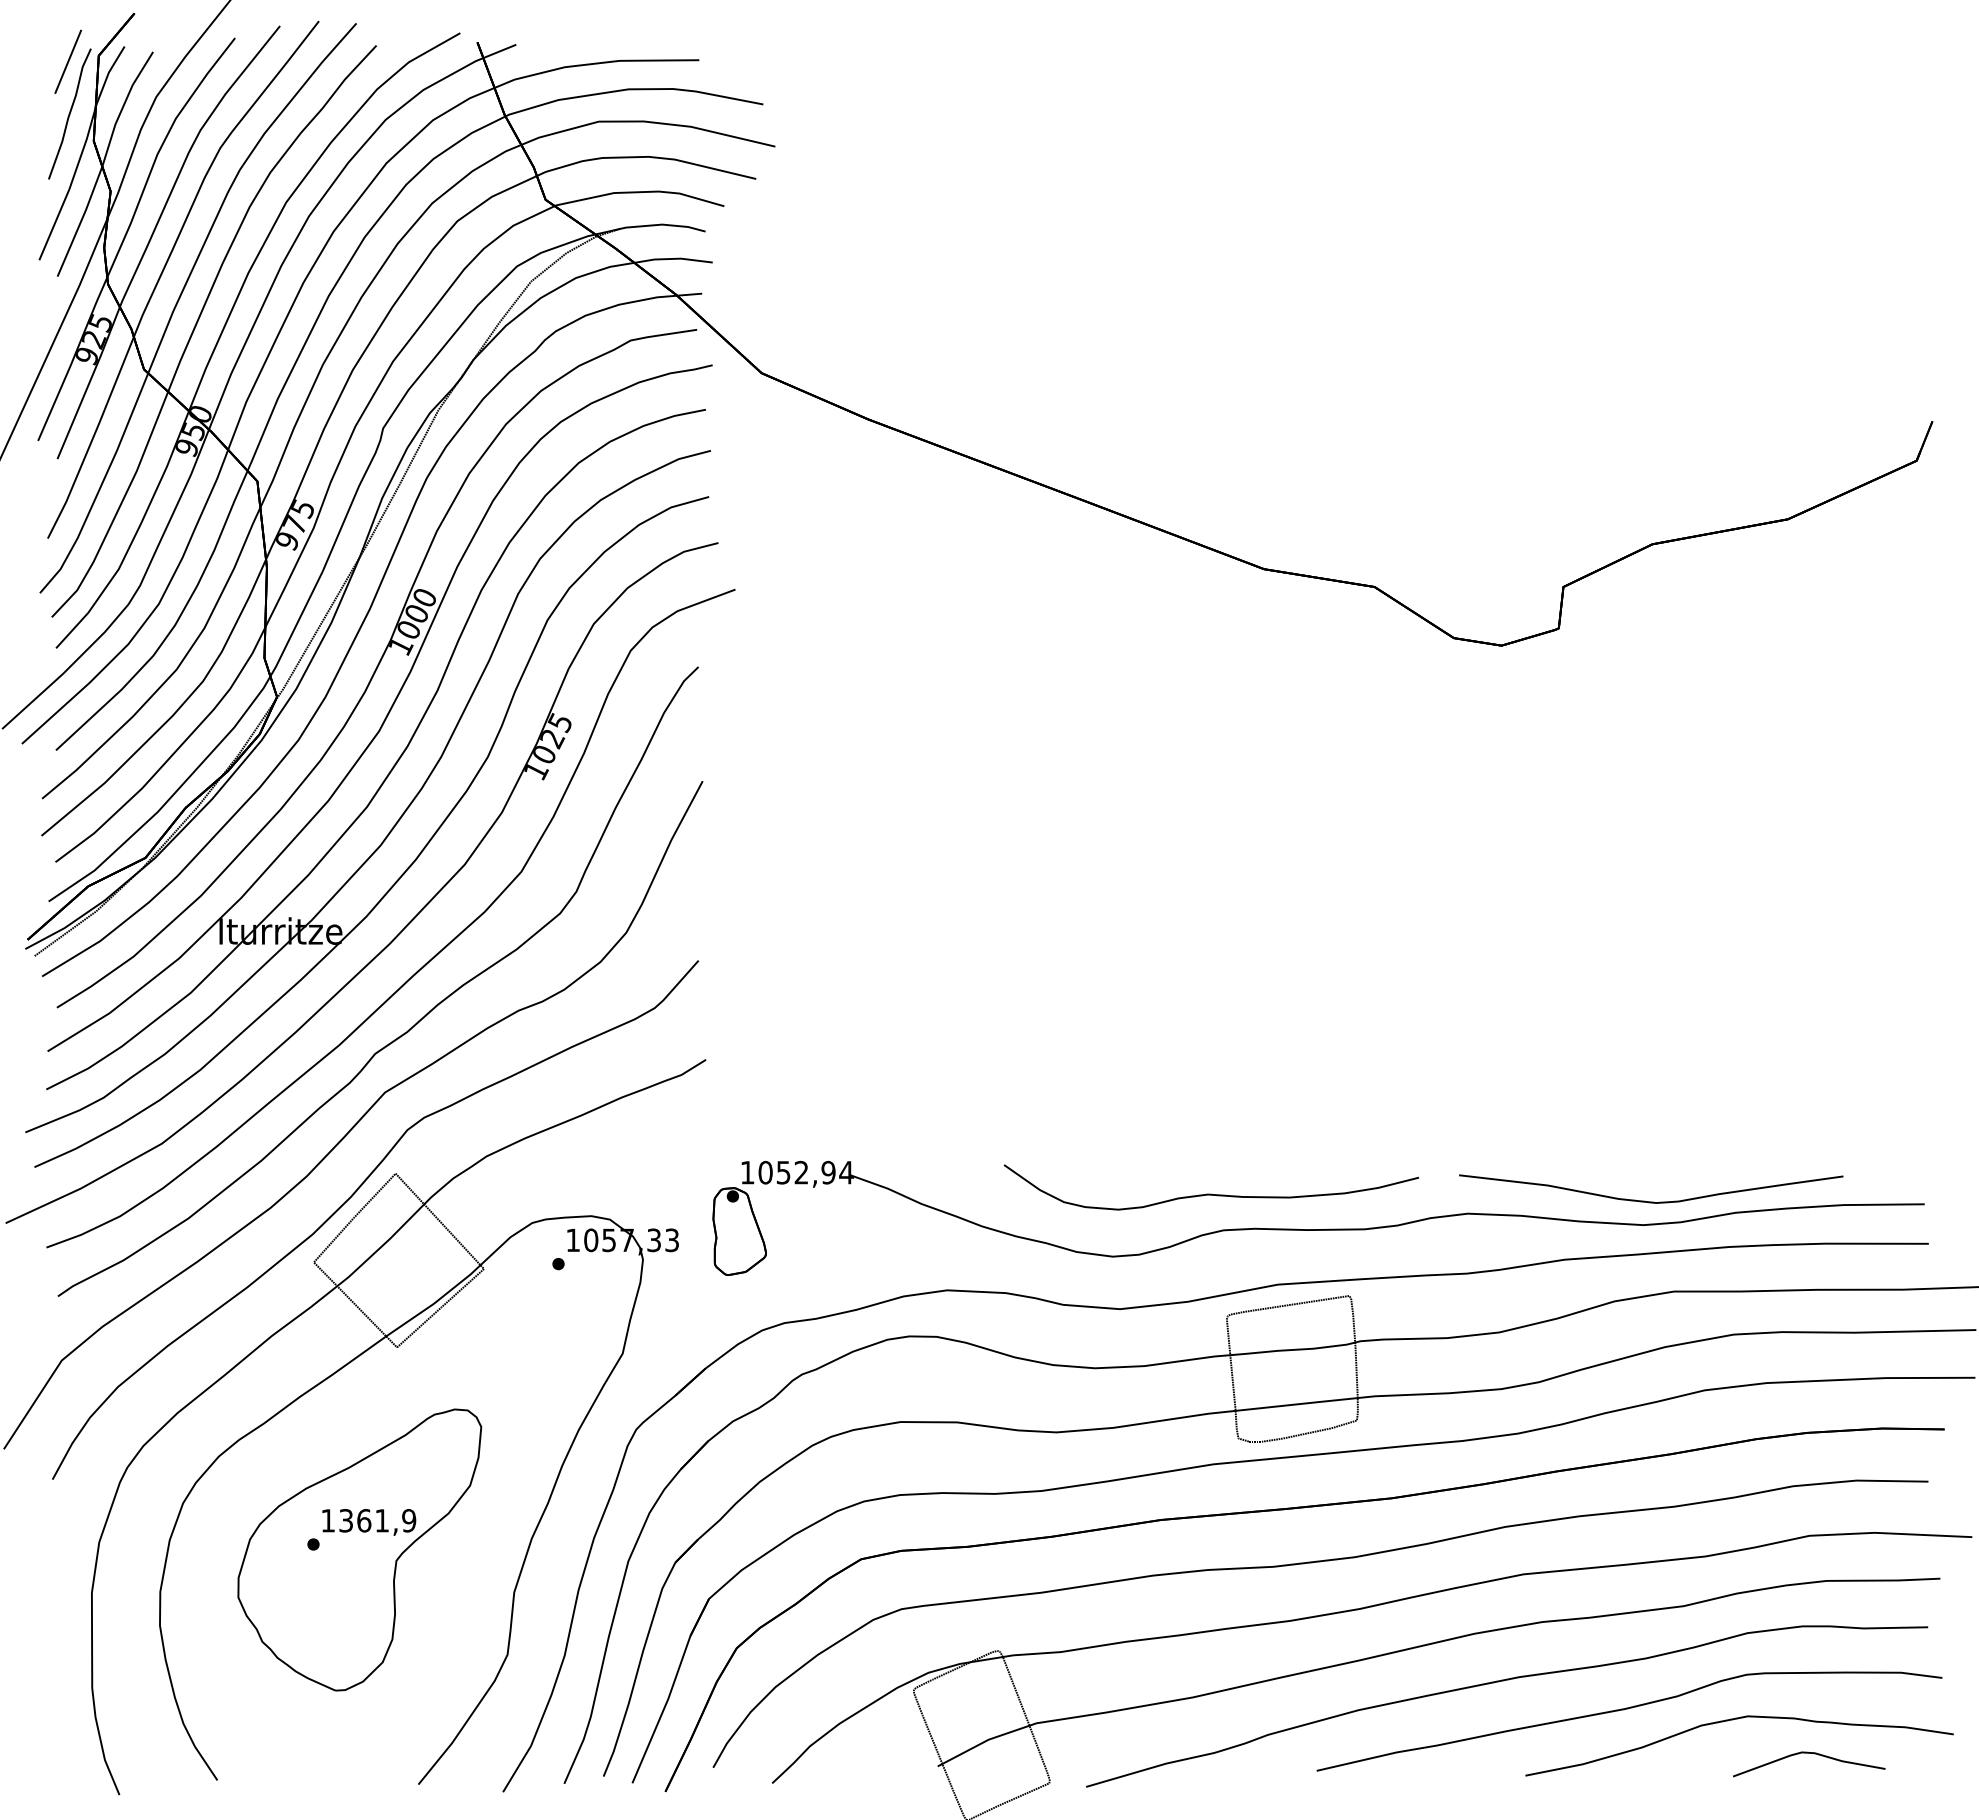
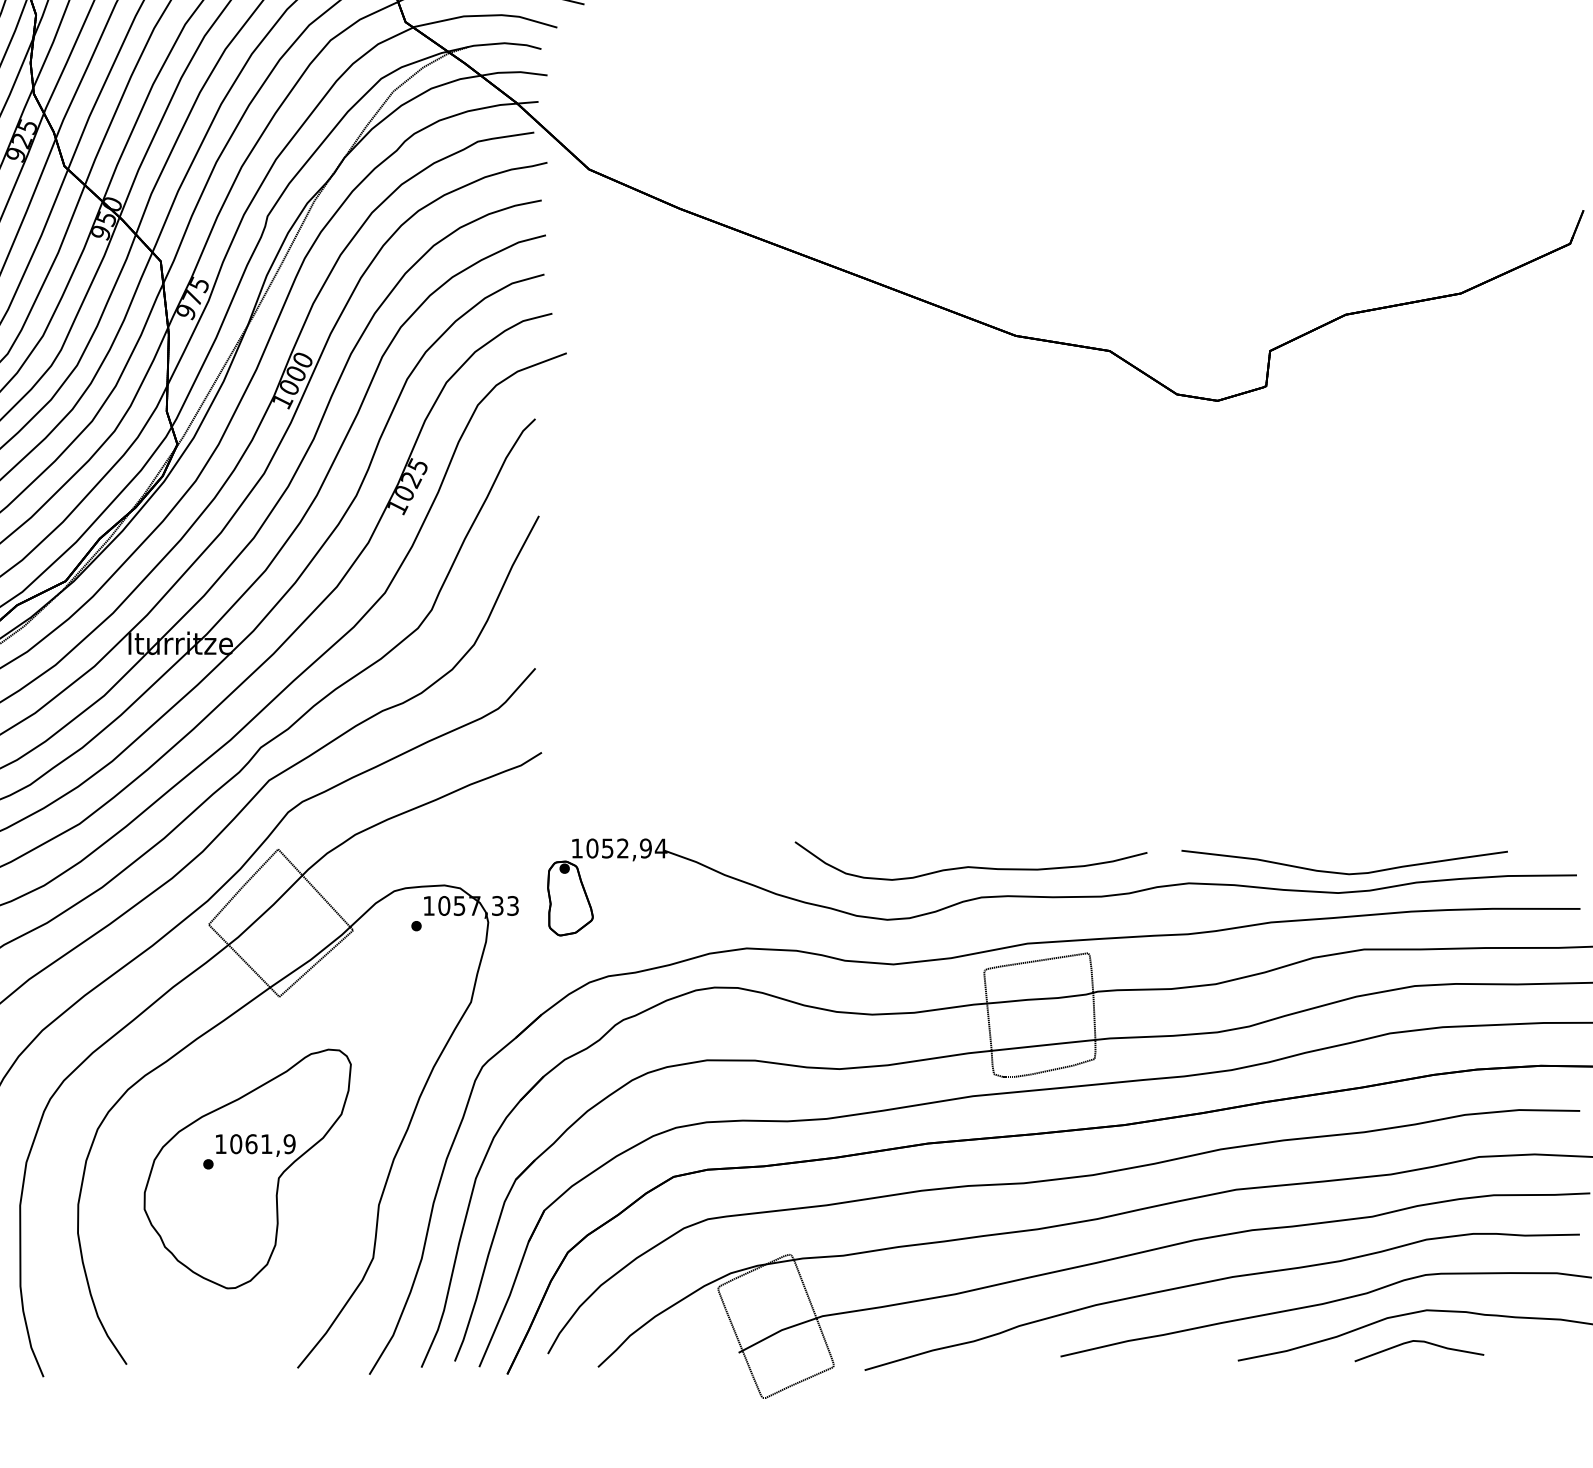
text: (346, 1520) -> (236, 1143), 1361,9 -> 1061,9
part: (1809, 1753) -> (1419, 1341), moved

